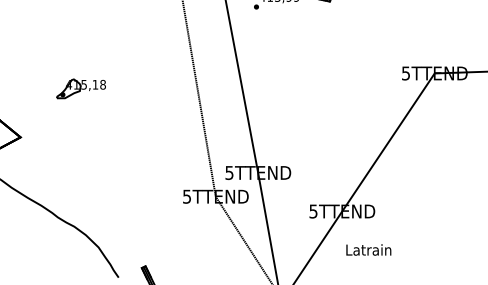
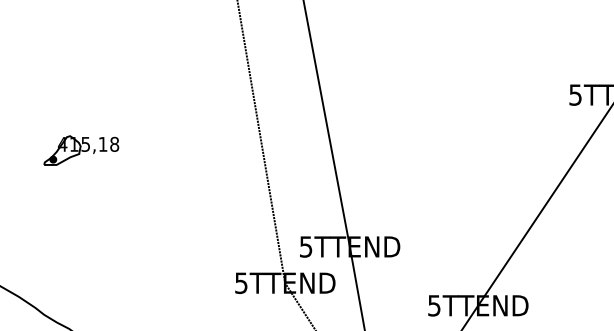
part: (80, 88) -> (80, 150), moved

